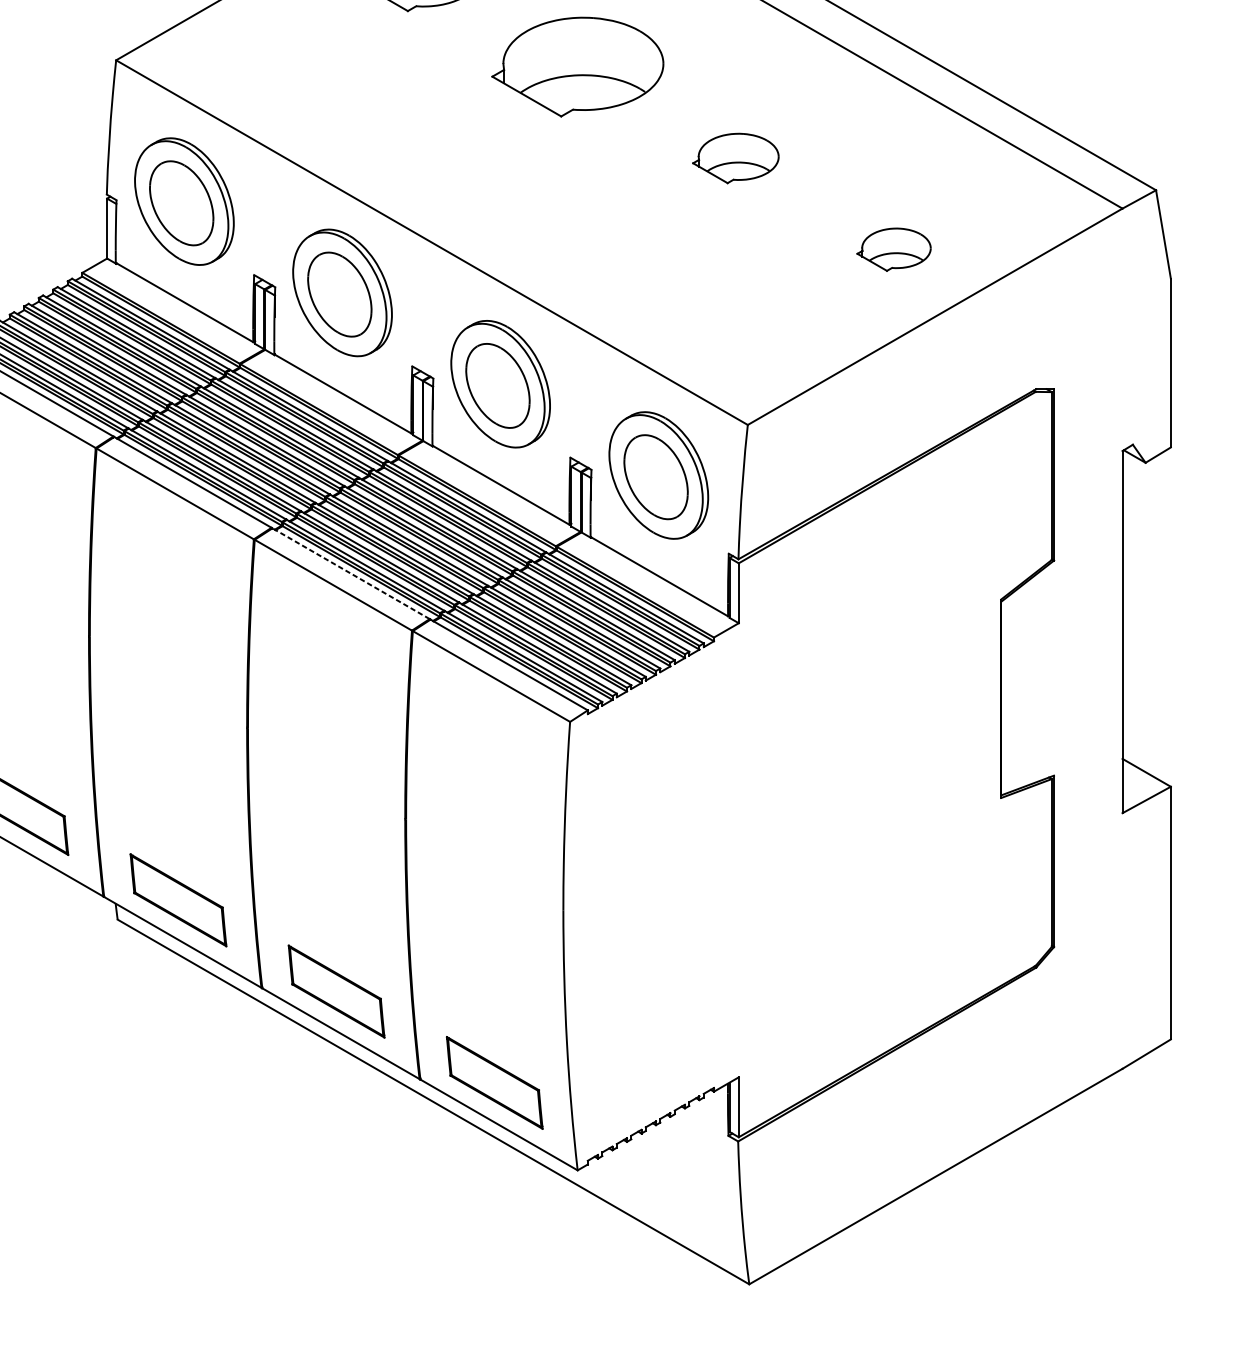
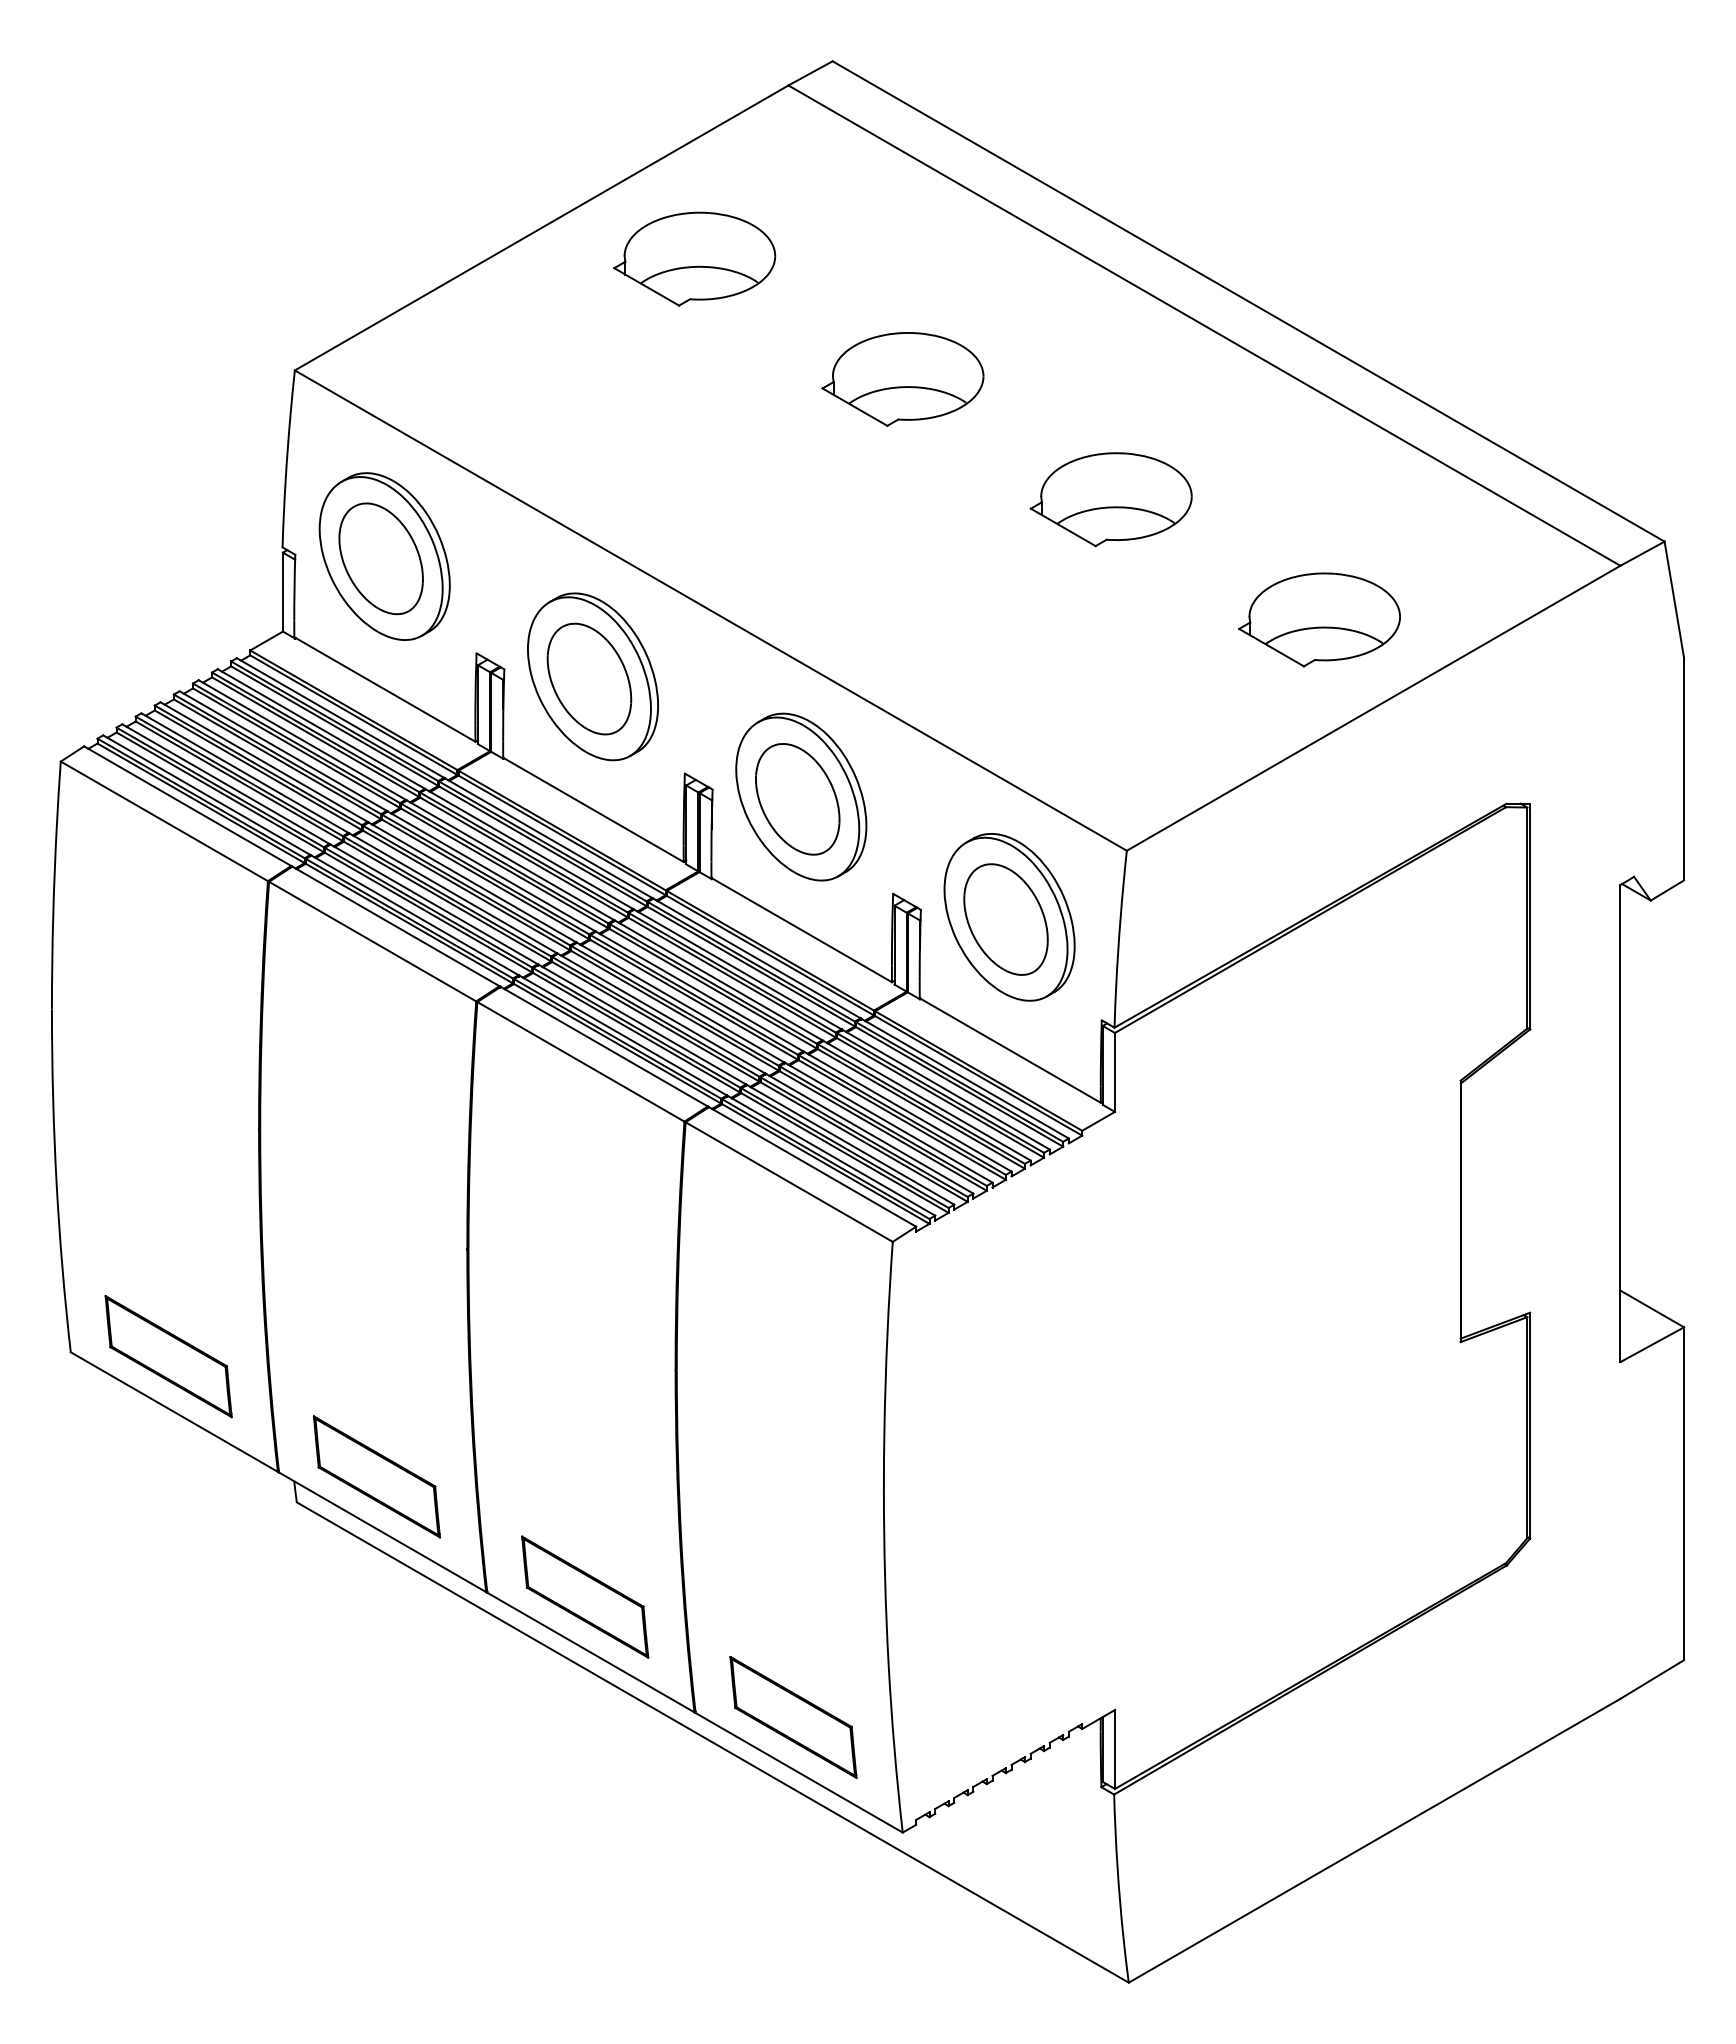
part: (577, 67) -> (902, 379), size x0.71
part: (735, 158) -> (1110, 499), size x1.43
part: (894, 249) -> (1319, 619), size x1.67
line: (351, 573) -> (604, 1046), dashed -> solid

